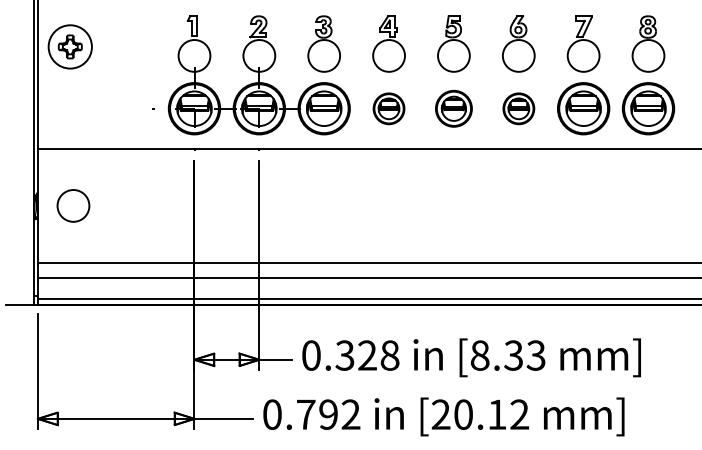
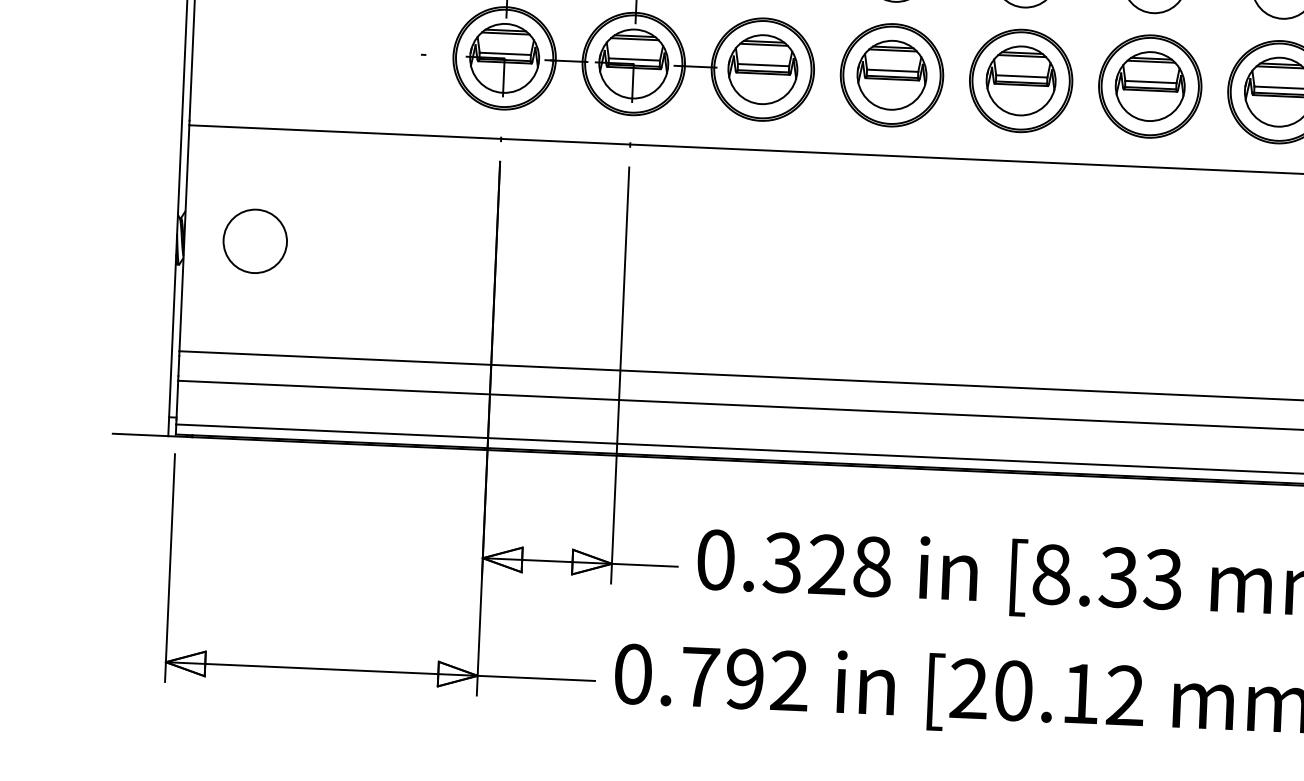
part: (388, 108) -> (890, 74), size x1.67
part: (453, 108) -> (1020, 80), size x1.43
part: (518, 108) -> (1149, 86), size x1.67

